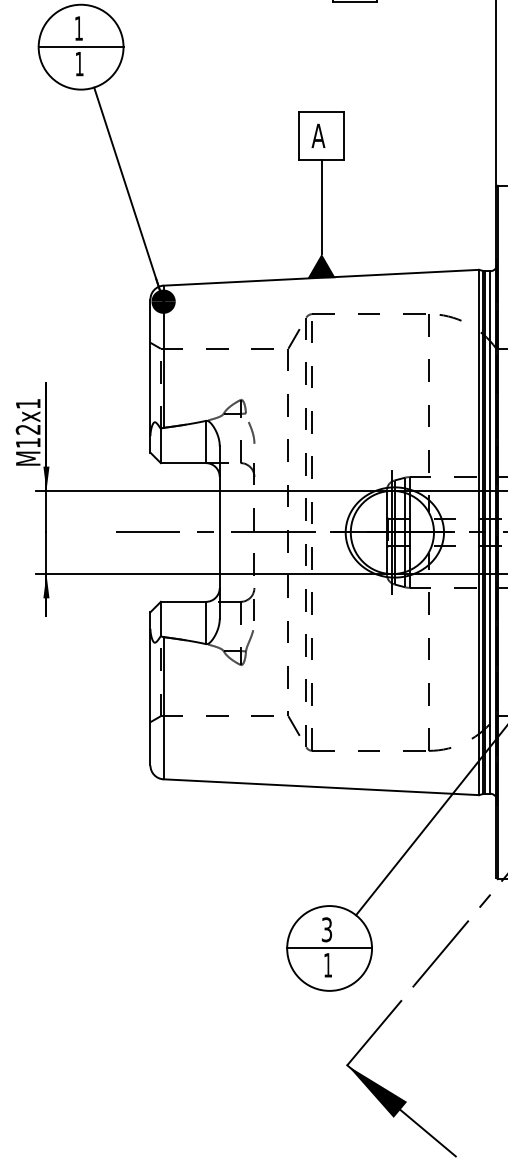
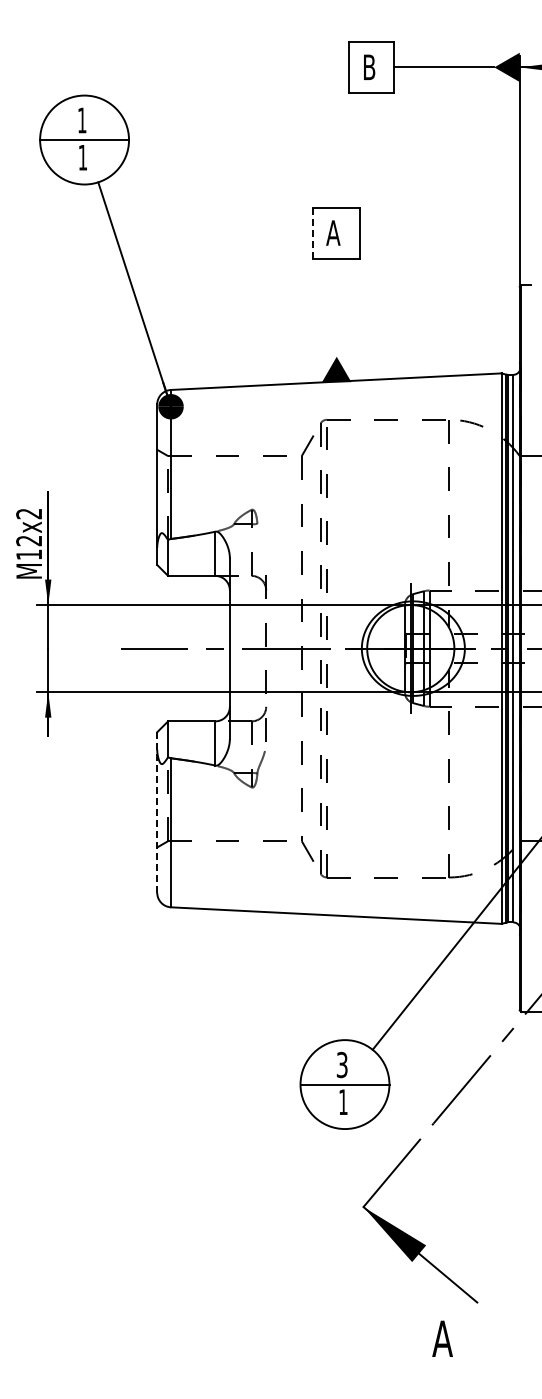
line: (299, 135) -> (313, 232), solid -> dashed
line: (321, 206) -> (336, 307), removed
text: (27, 404) -> (28, 514), M12x1 -> M12x2
line: (251, 432) -> (263, 543), removed
line: (150, 688) -> (157, 812), solid -> dashed

